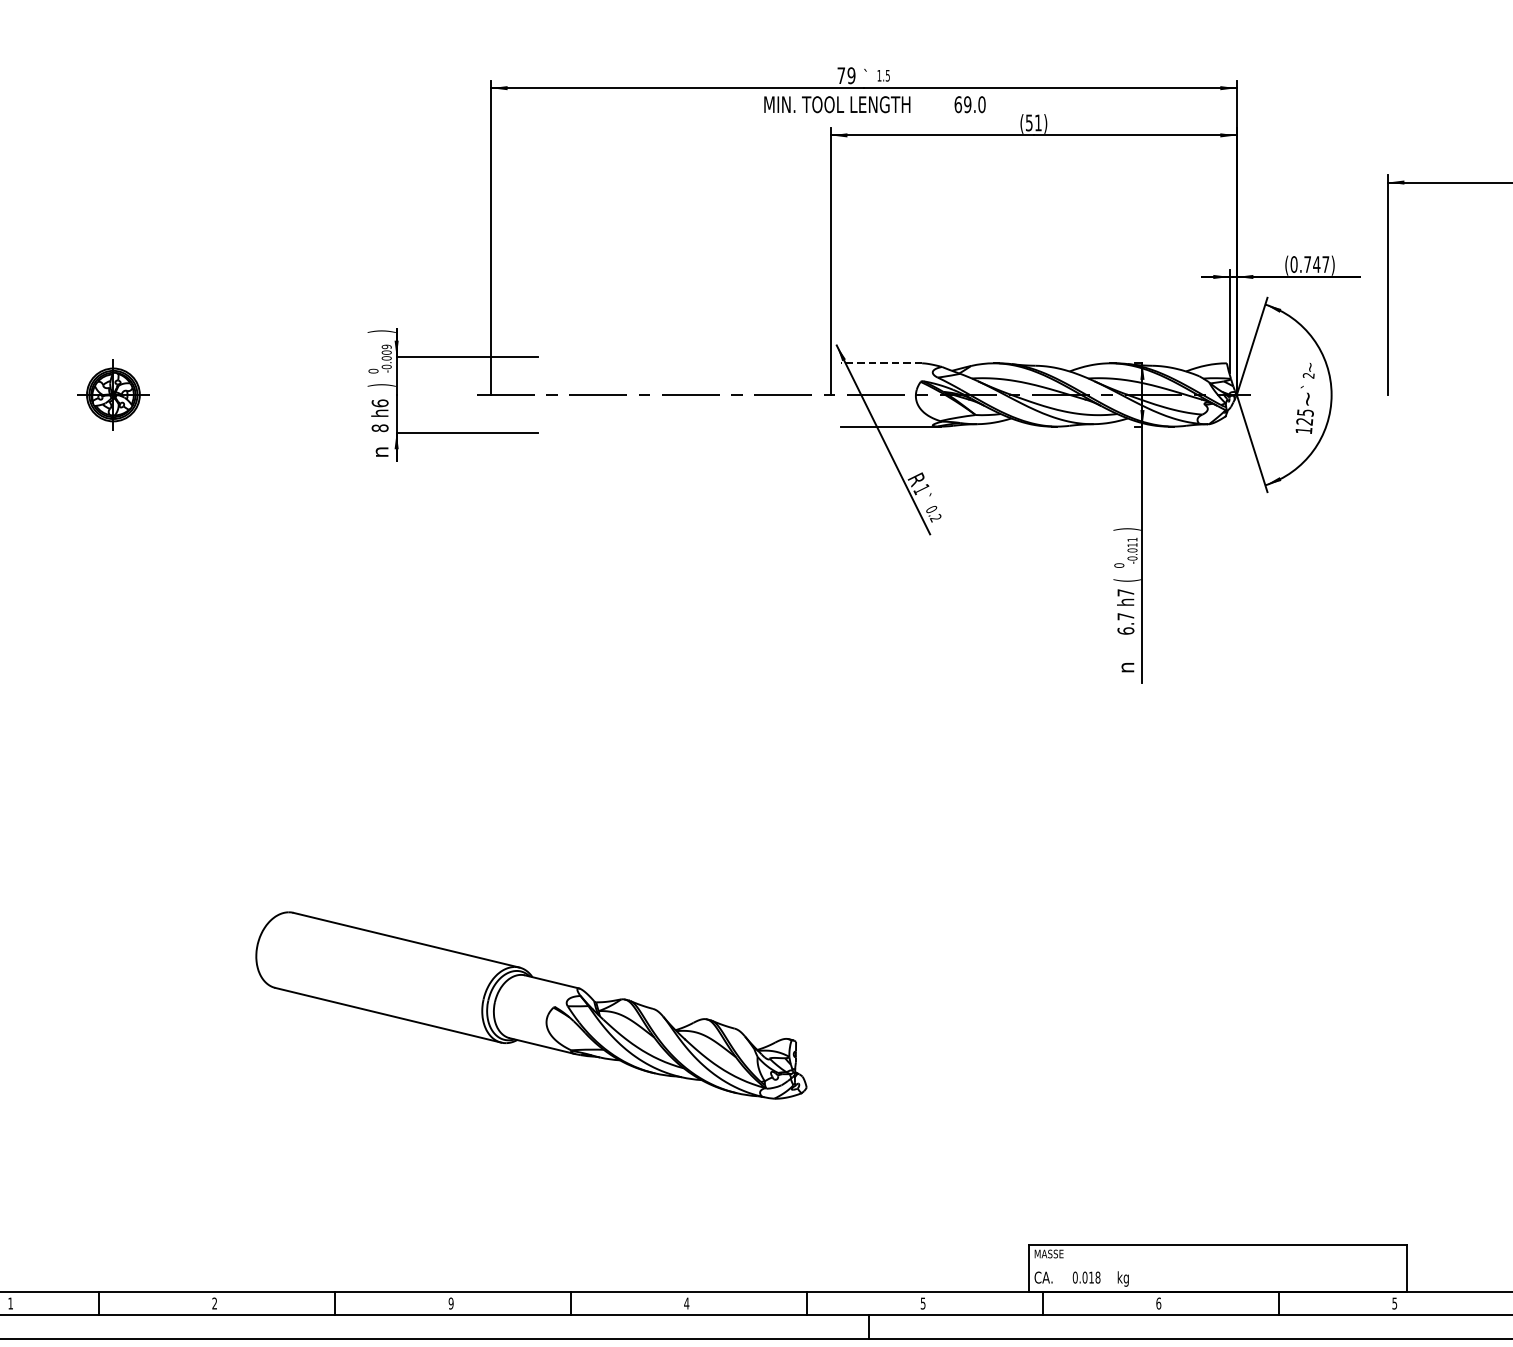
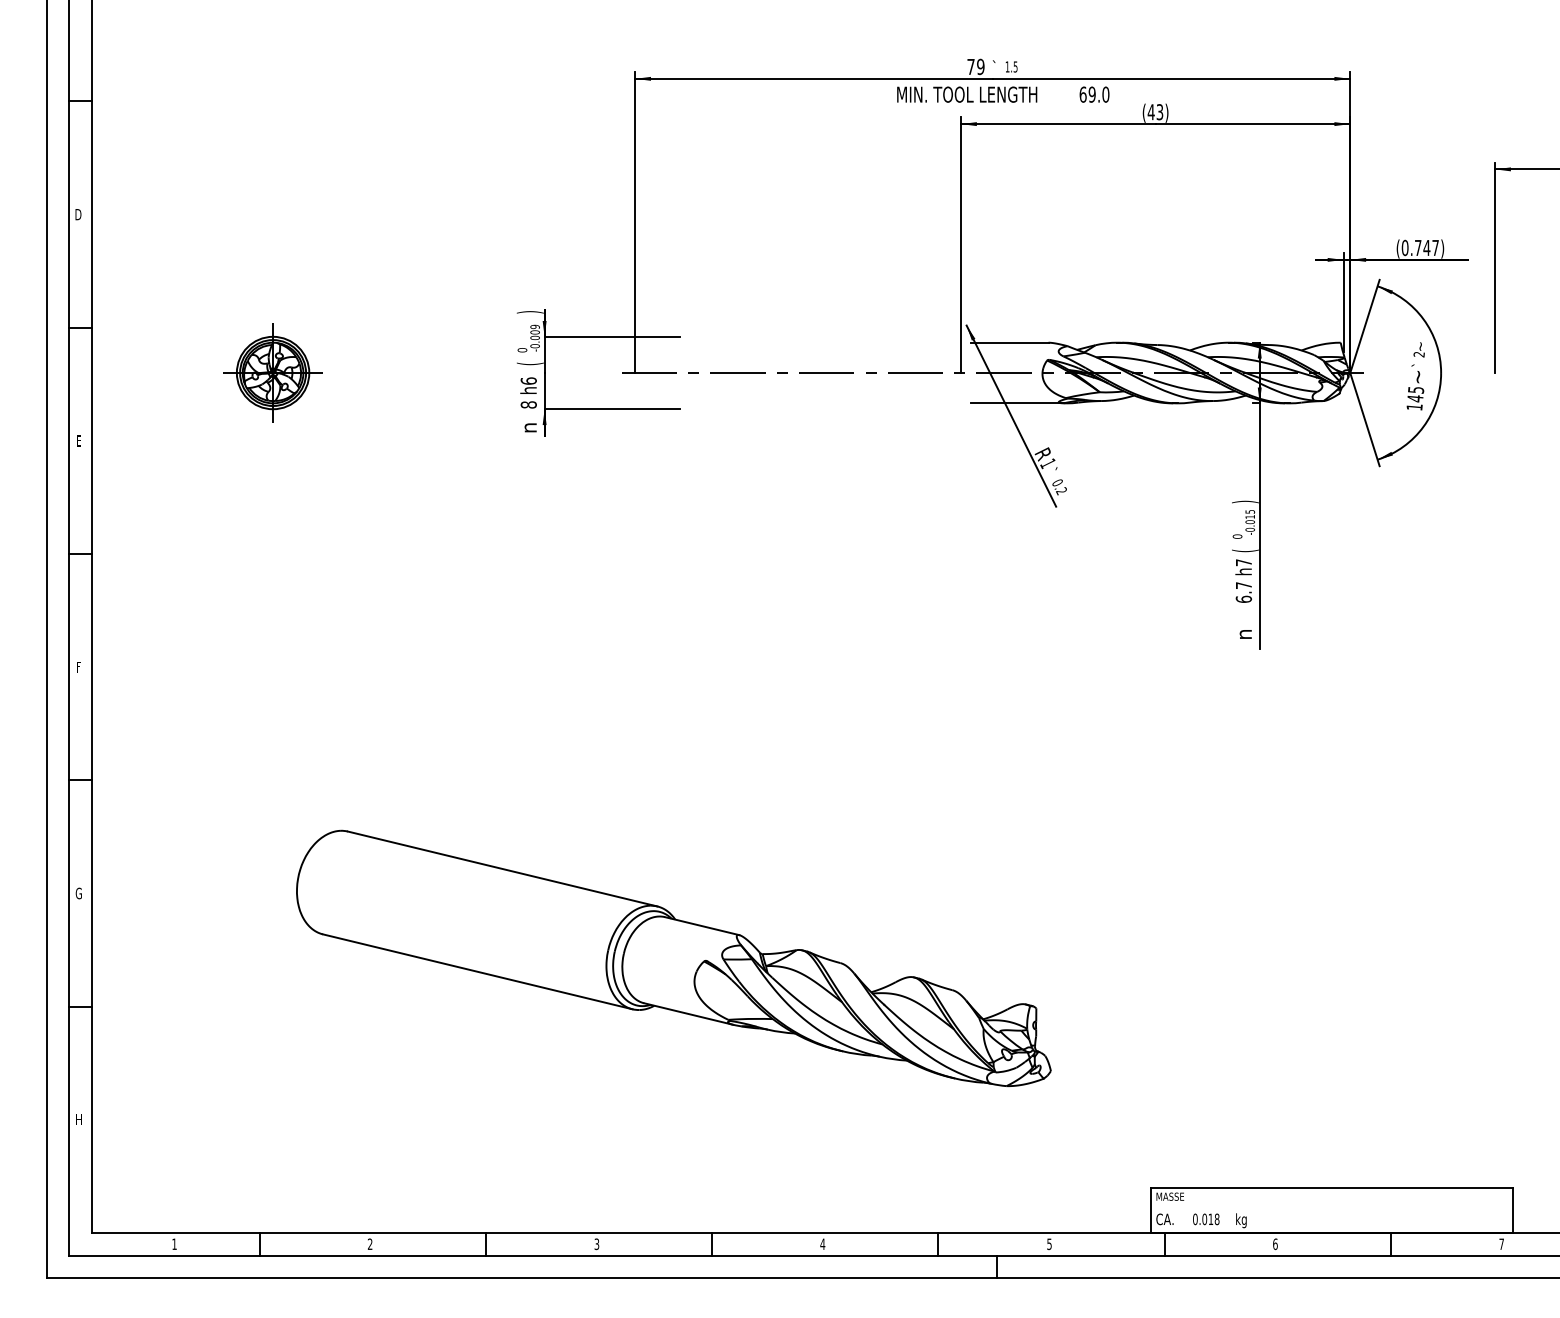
text: (1033, 123) -> (1155, 112), (51) -> (43)
line: (881, 363) -> (1009, 342), dashed -> solid
text: (380, 385) -> (529, 363), ) -> (
part: (112, 394) -> (272, 372), size x1.43
text: (1304, 421) -> (1415, 398), 125 -> 145
text: (1132, 539) -> (1250, 511), -0.011 -> -0.015
part: (531, 1005) -> (673, 958), size x1.43
text: (450, 1302) -> (596, 1243), 9 -> 3
text: (1394, 1303) -> (1501, 1244), 5 -> 7

